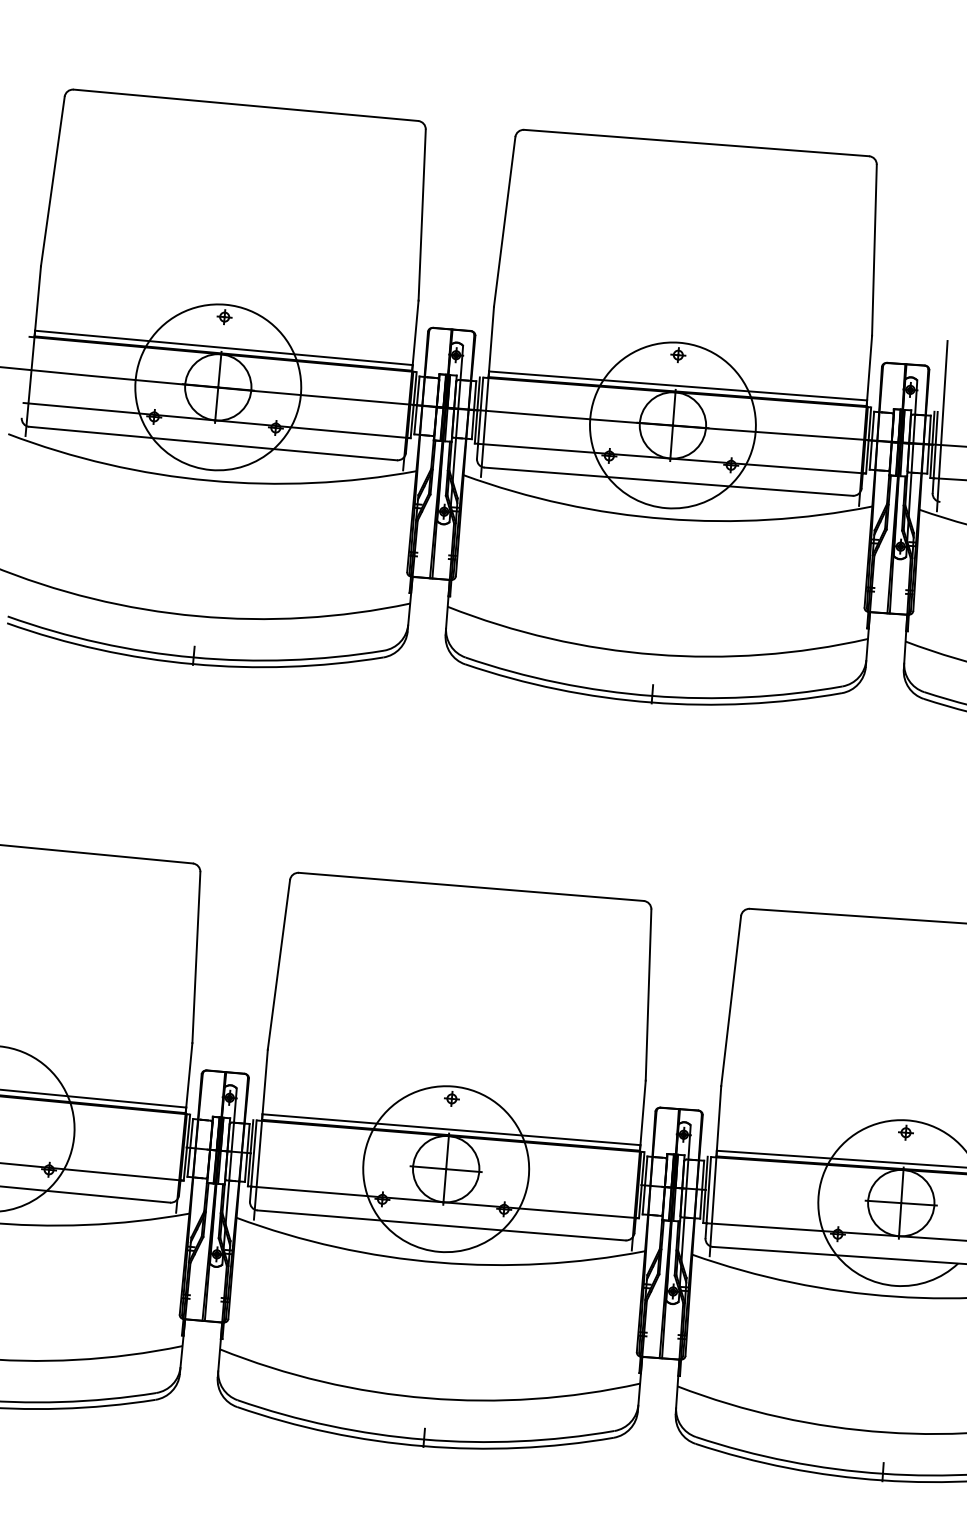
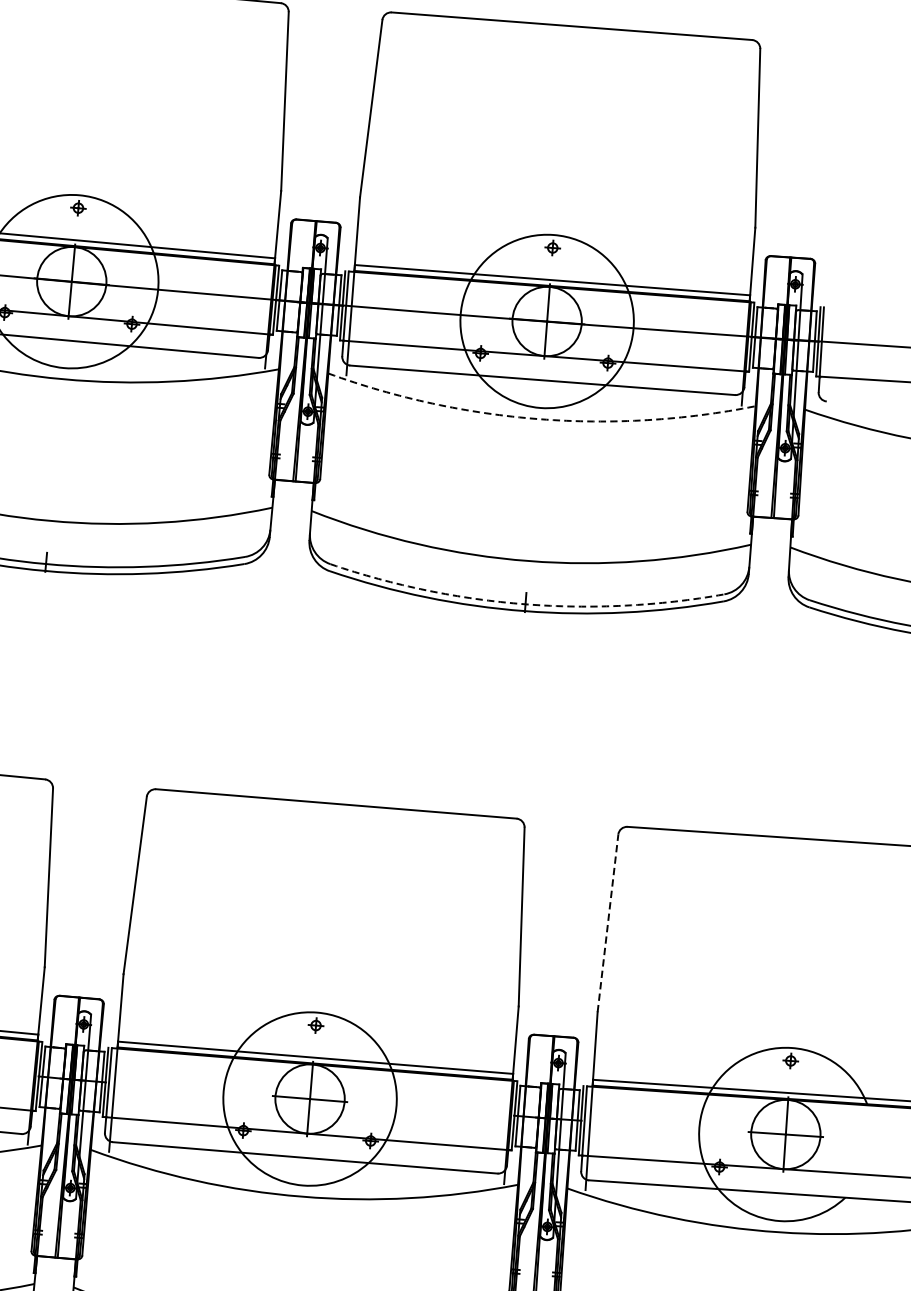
line: (941, 426) -> (827, 322), removed
arc: (665, 518) -> (539, 418), solid -> dashed
arc: (652, 695) -> (525, 603), solid -> dashed
line: (731, 1001) -> (608, 923), solid -> dashed

